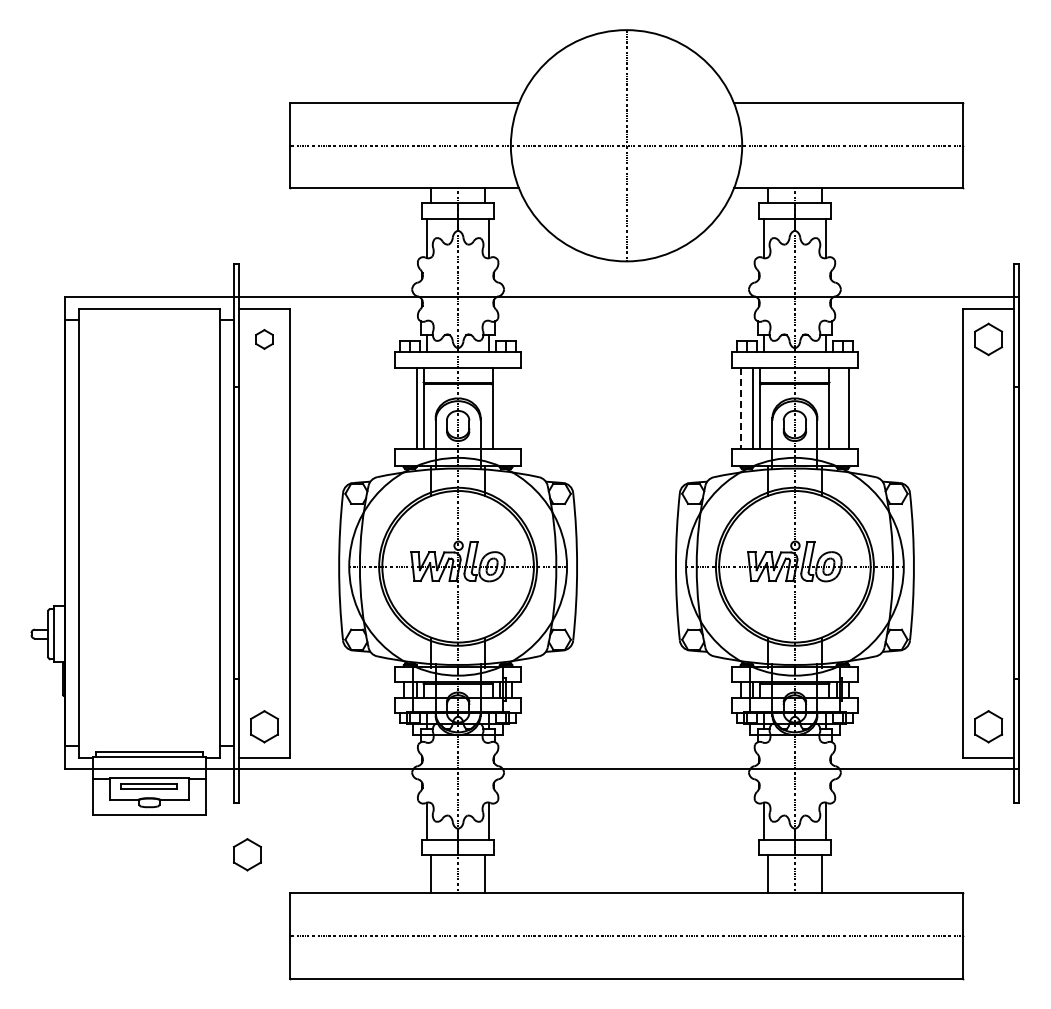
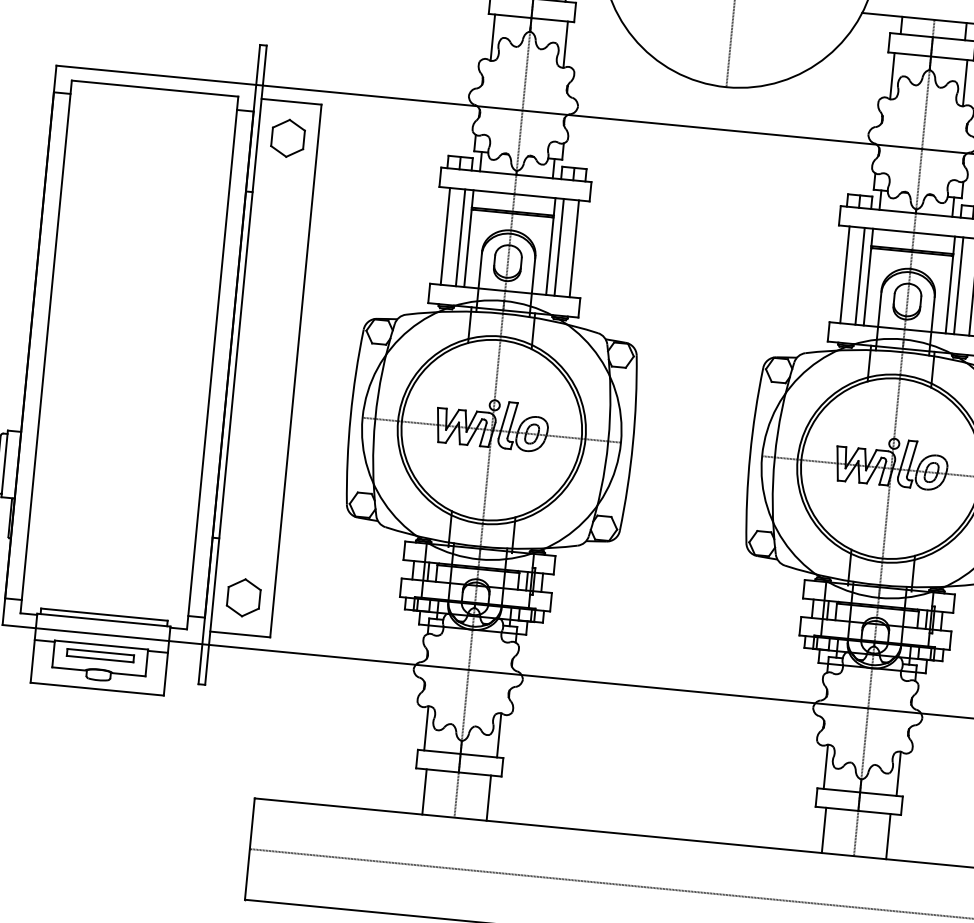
part: (264, 339) -> (288, 138), size x1.67
line: (403, 408) -> (445, 236), added
line: (499, 408) -> (558, 247), added
line: (512, 408) -> (574, 248), added
line: (740, 408) -> (844, 274), dashed -> solid
line: (836, 408) -> (958, 285), added
part: (247, 854) -> (209, 747), removed

